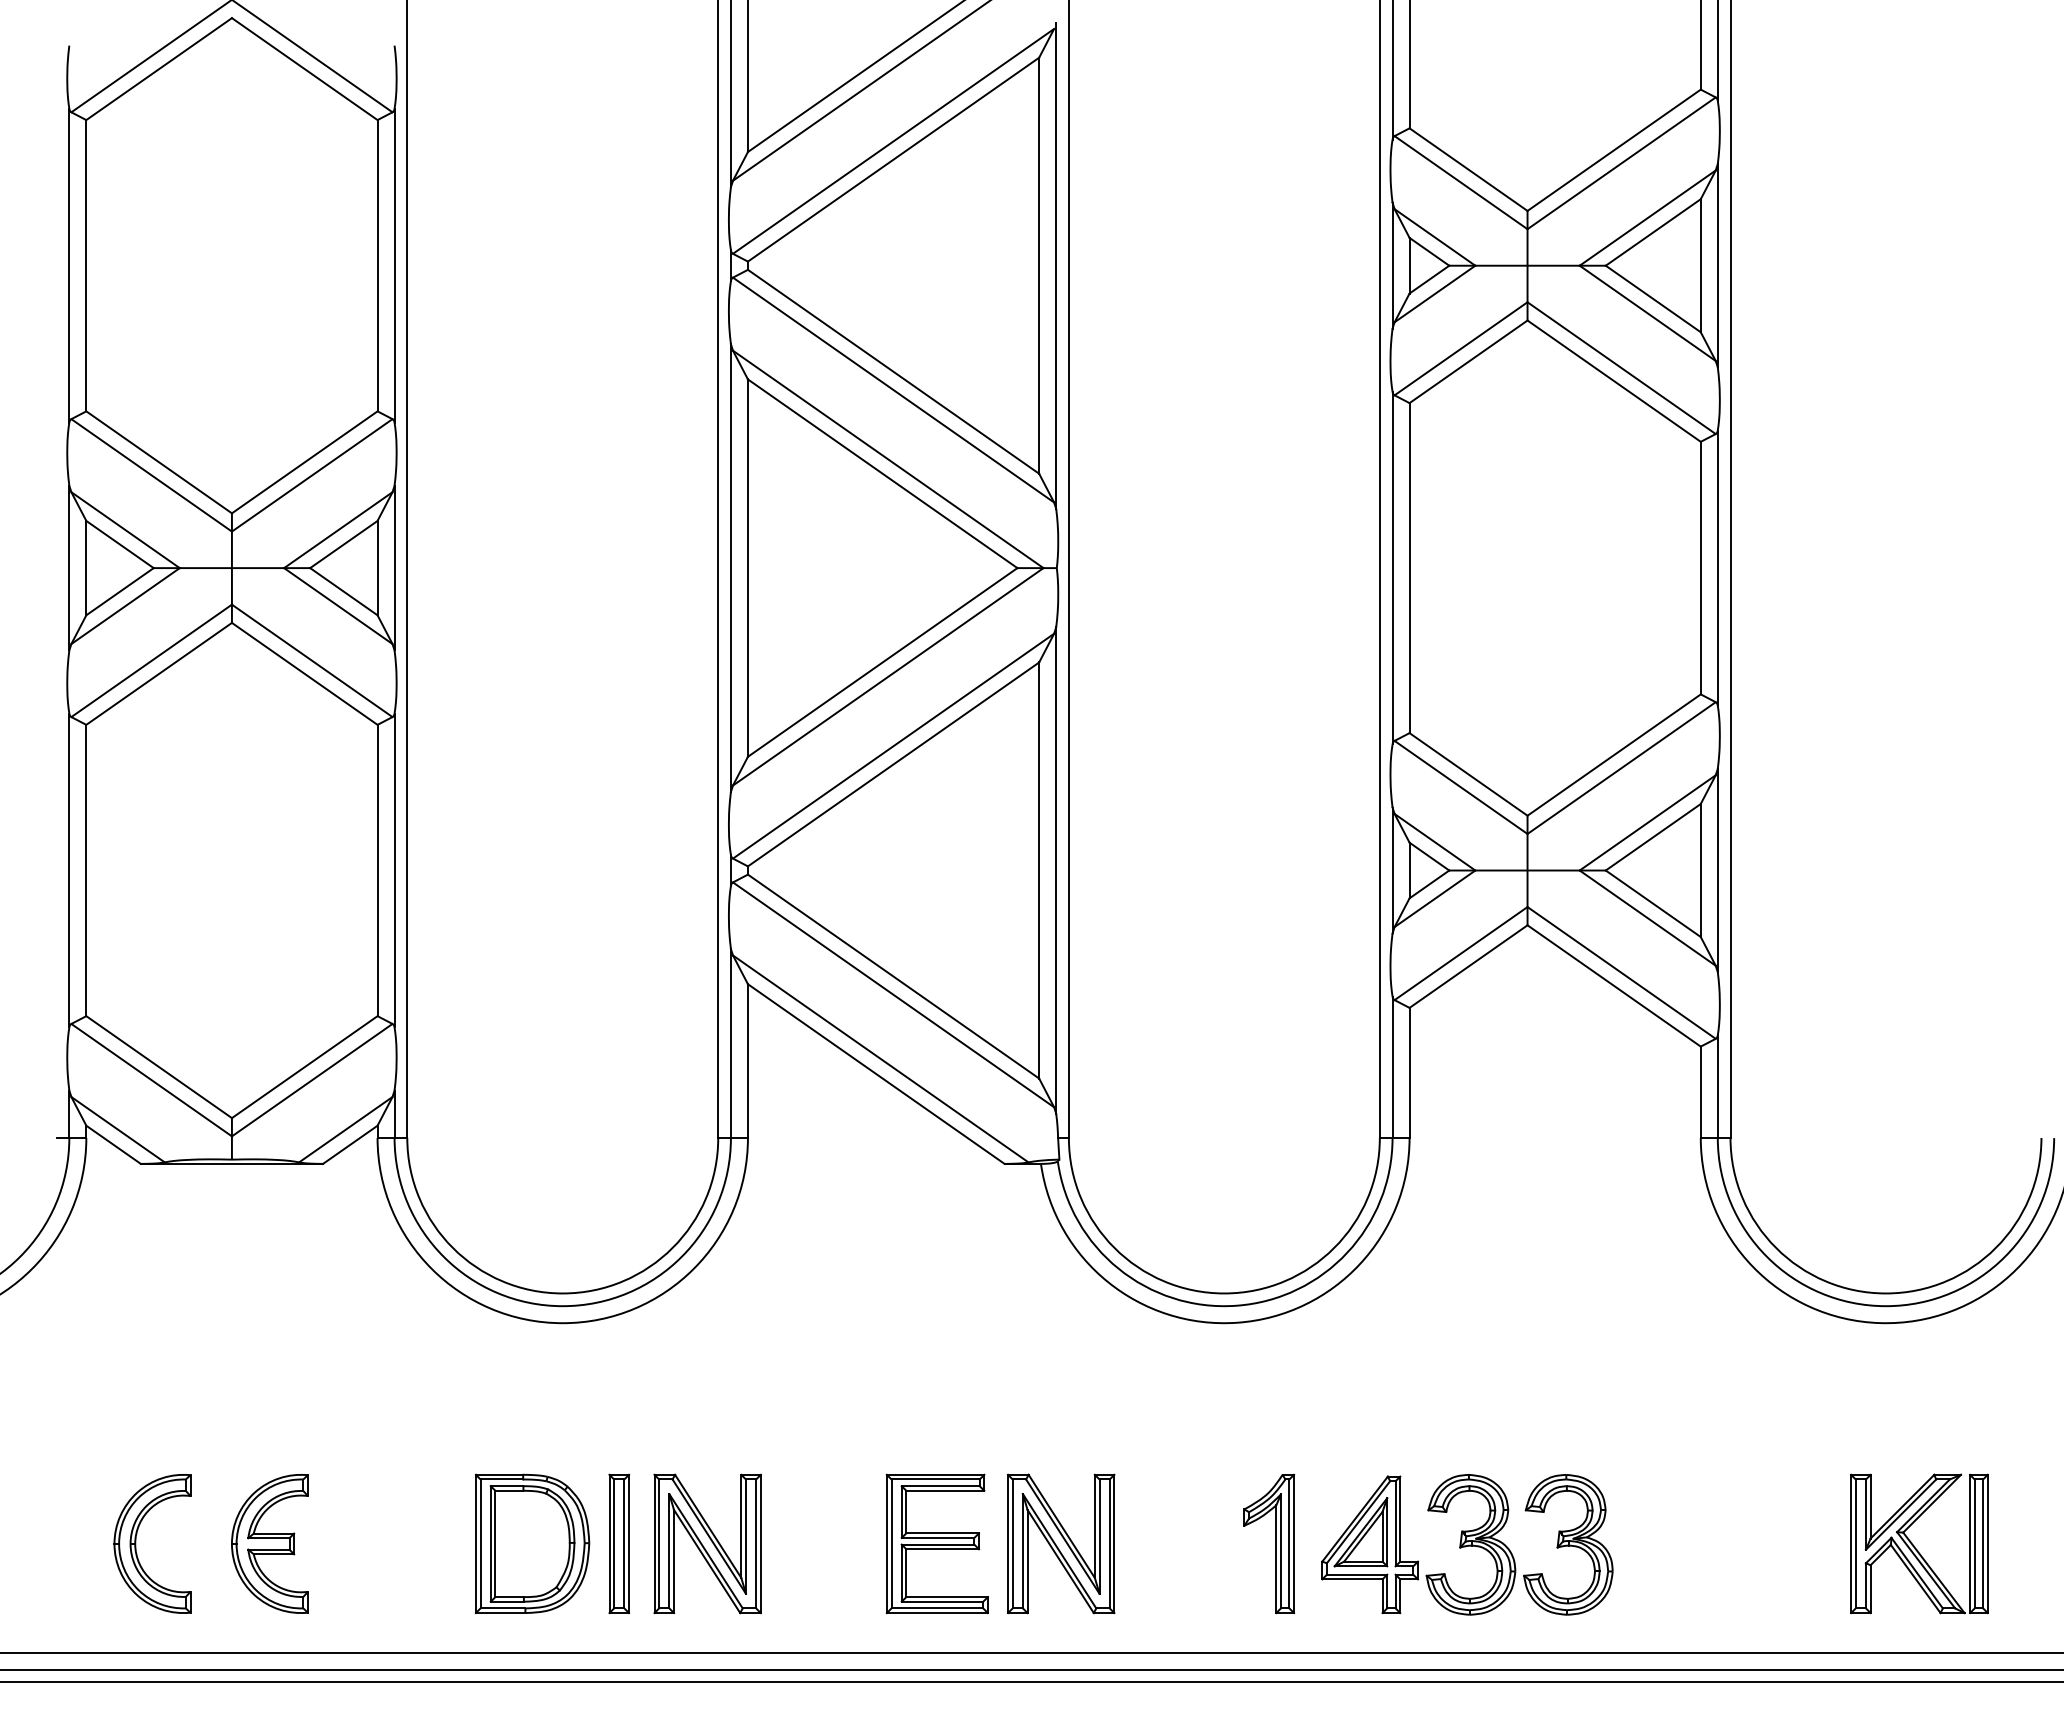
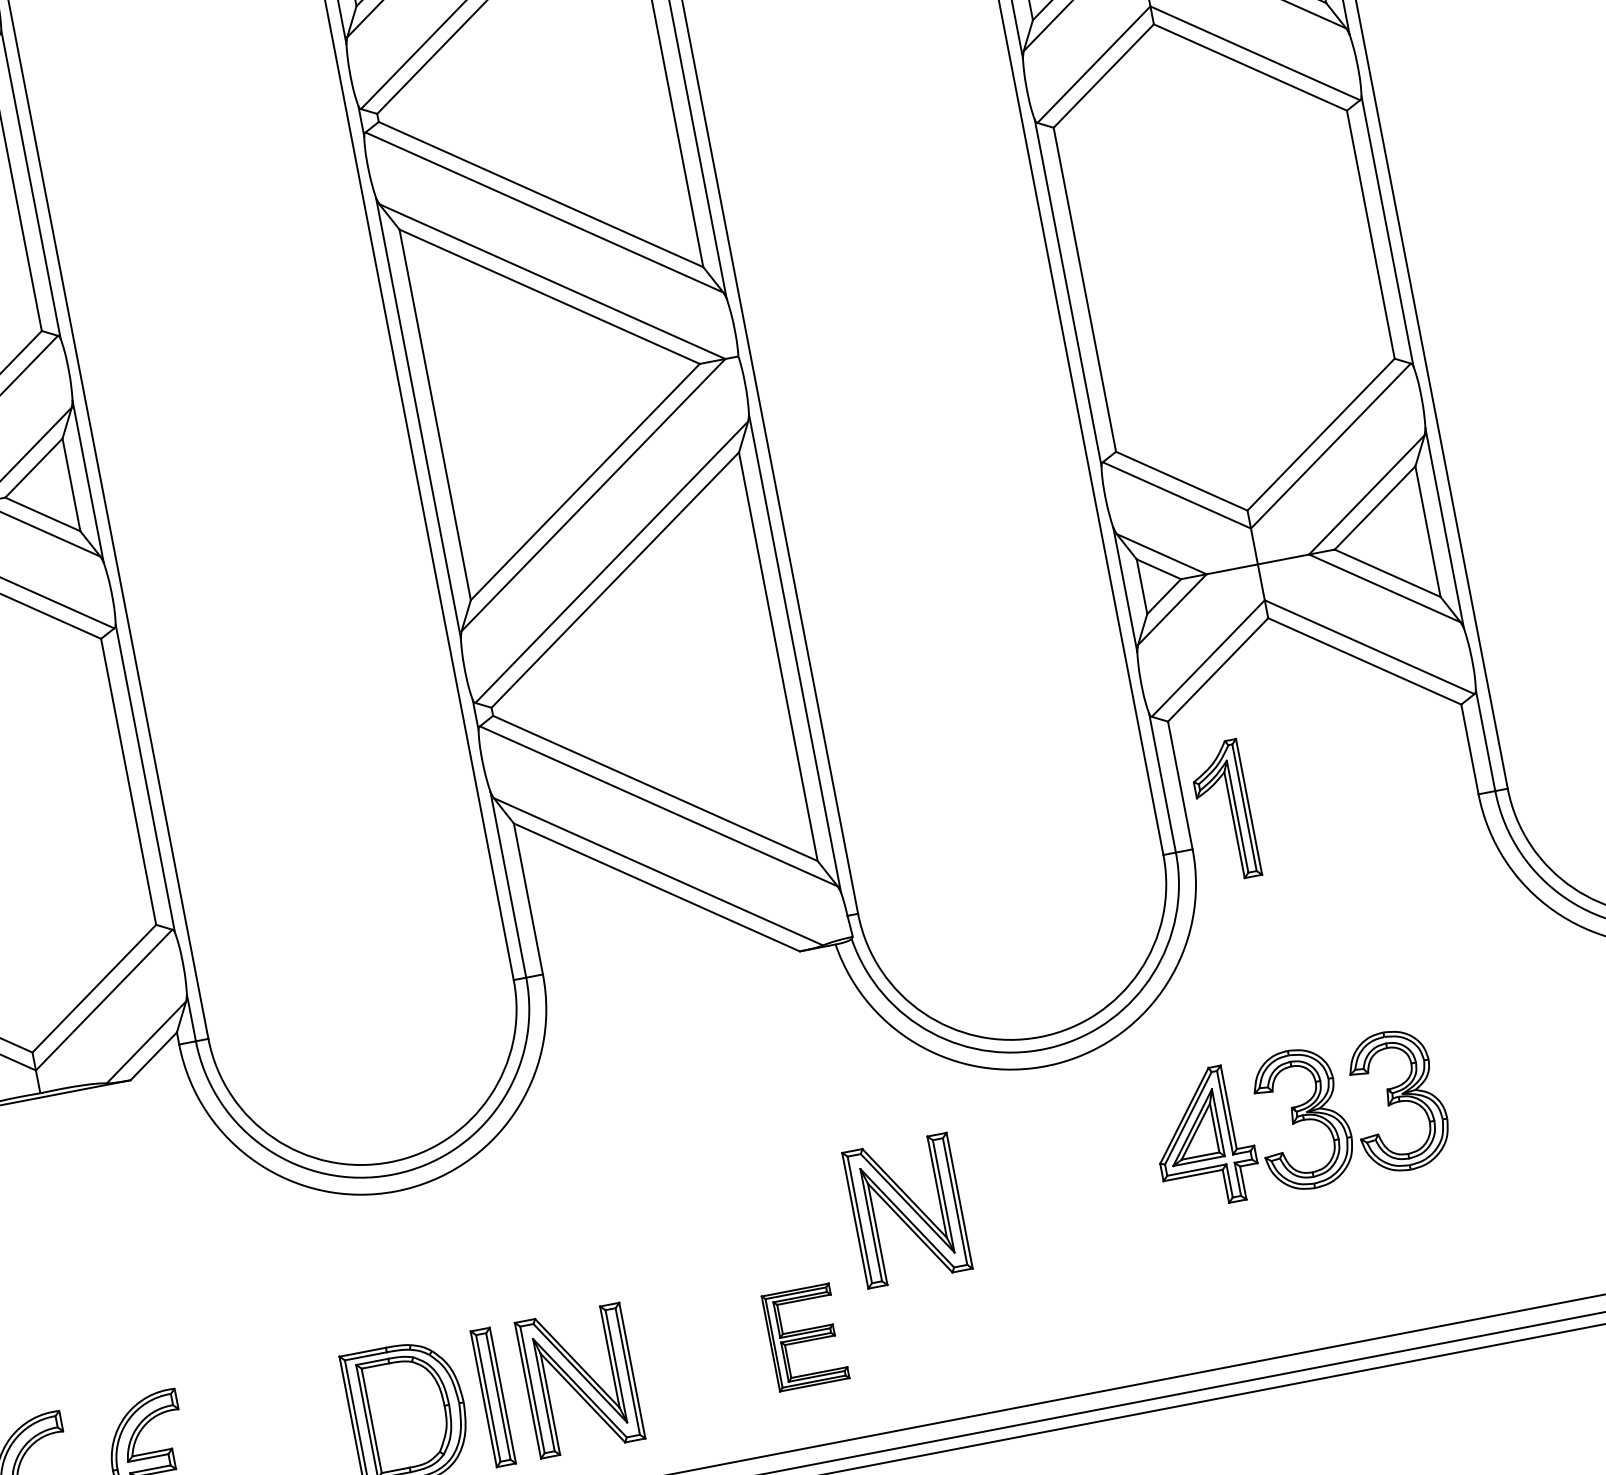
part: (936, 1543) -> (804, 1337), size x0.7
part: (1061, 1543) -> (907, 1210), moved
part: (1269, 1543) -> (1224, 811), moved
part: (1467, 1544) -> (1299, 1119), moved

